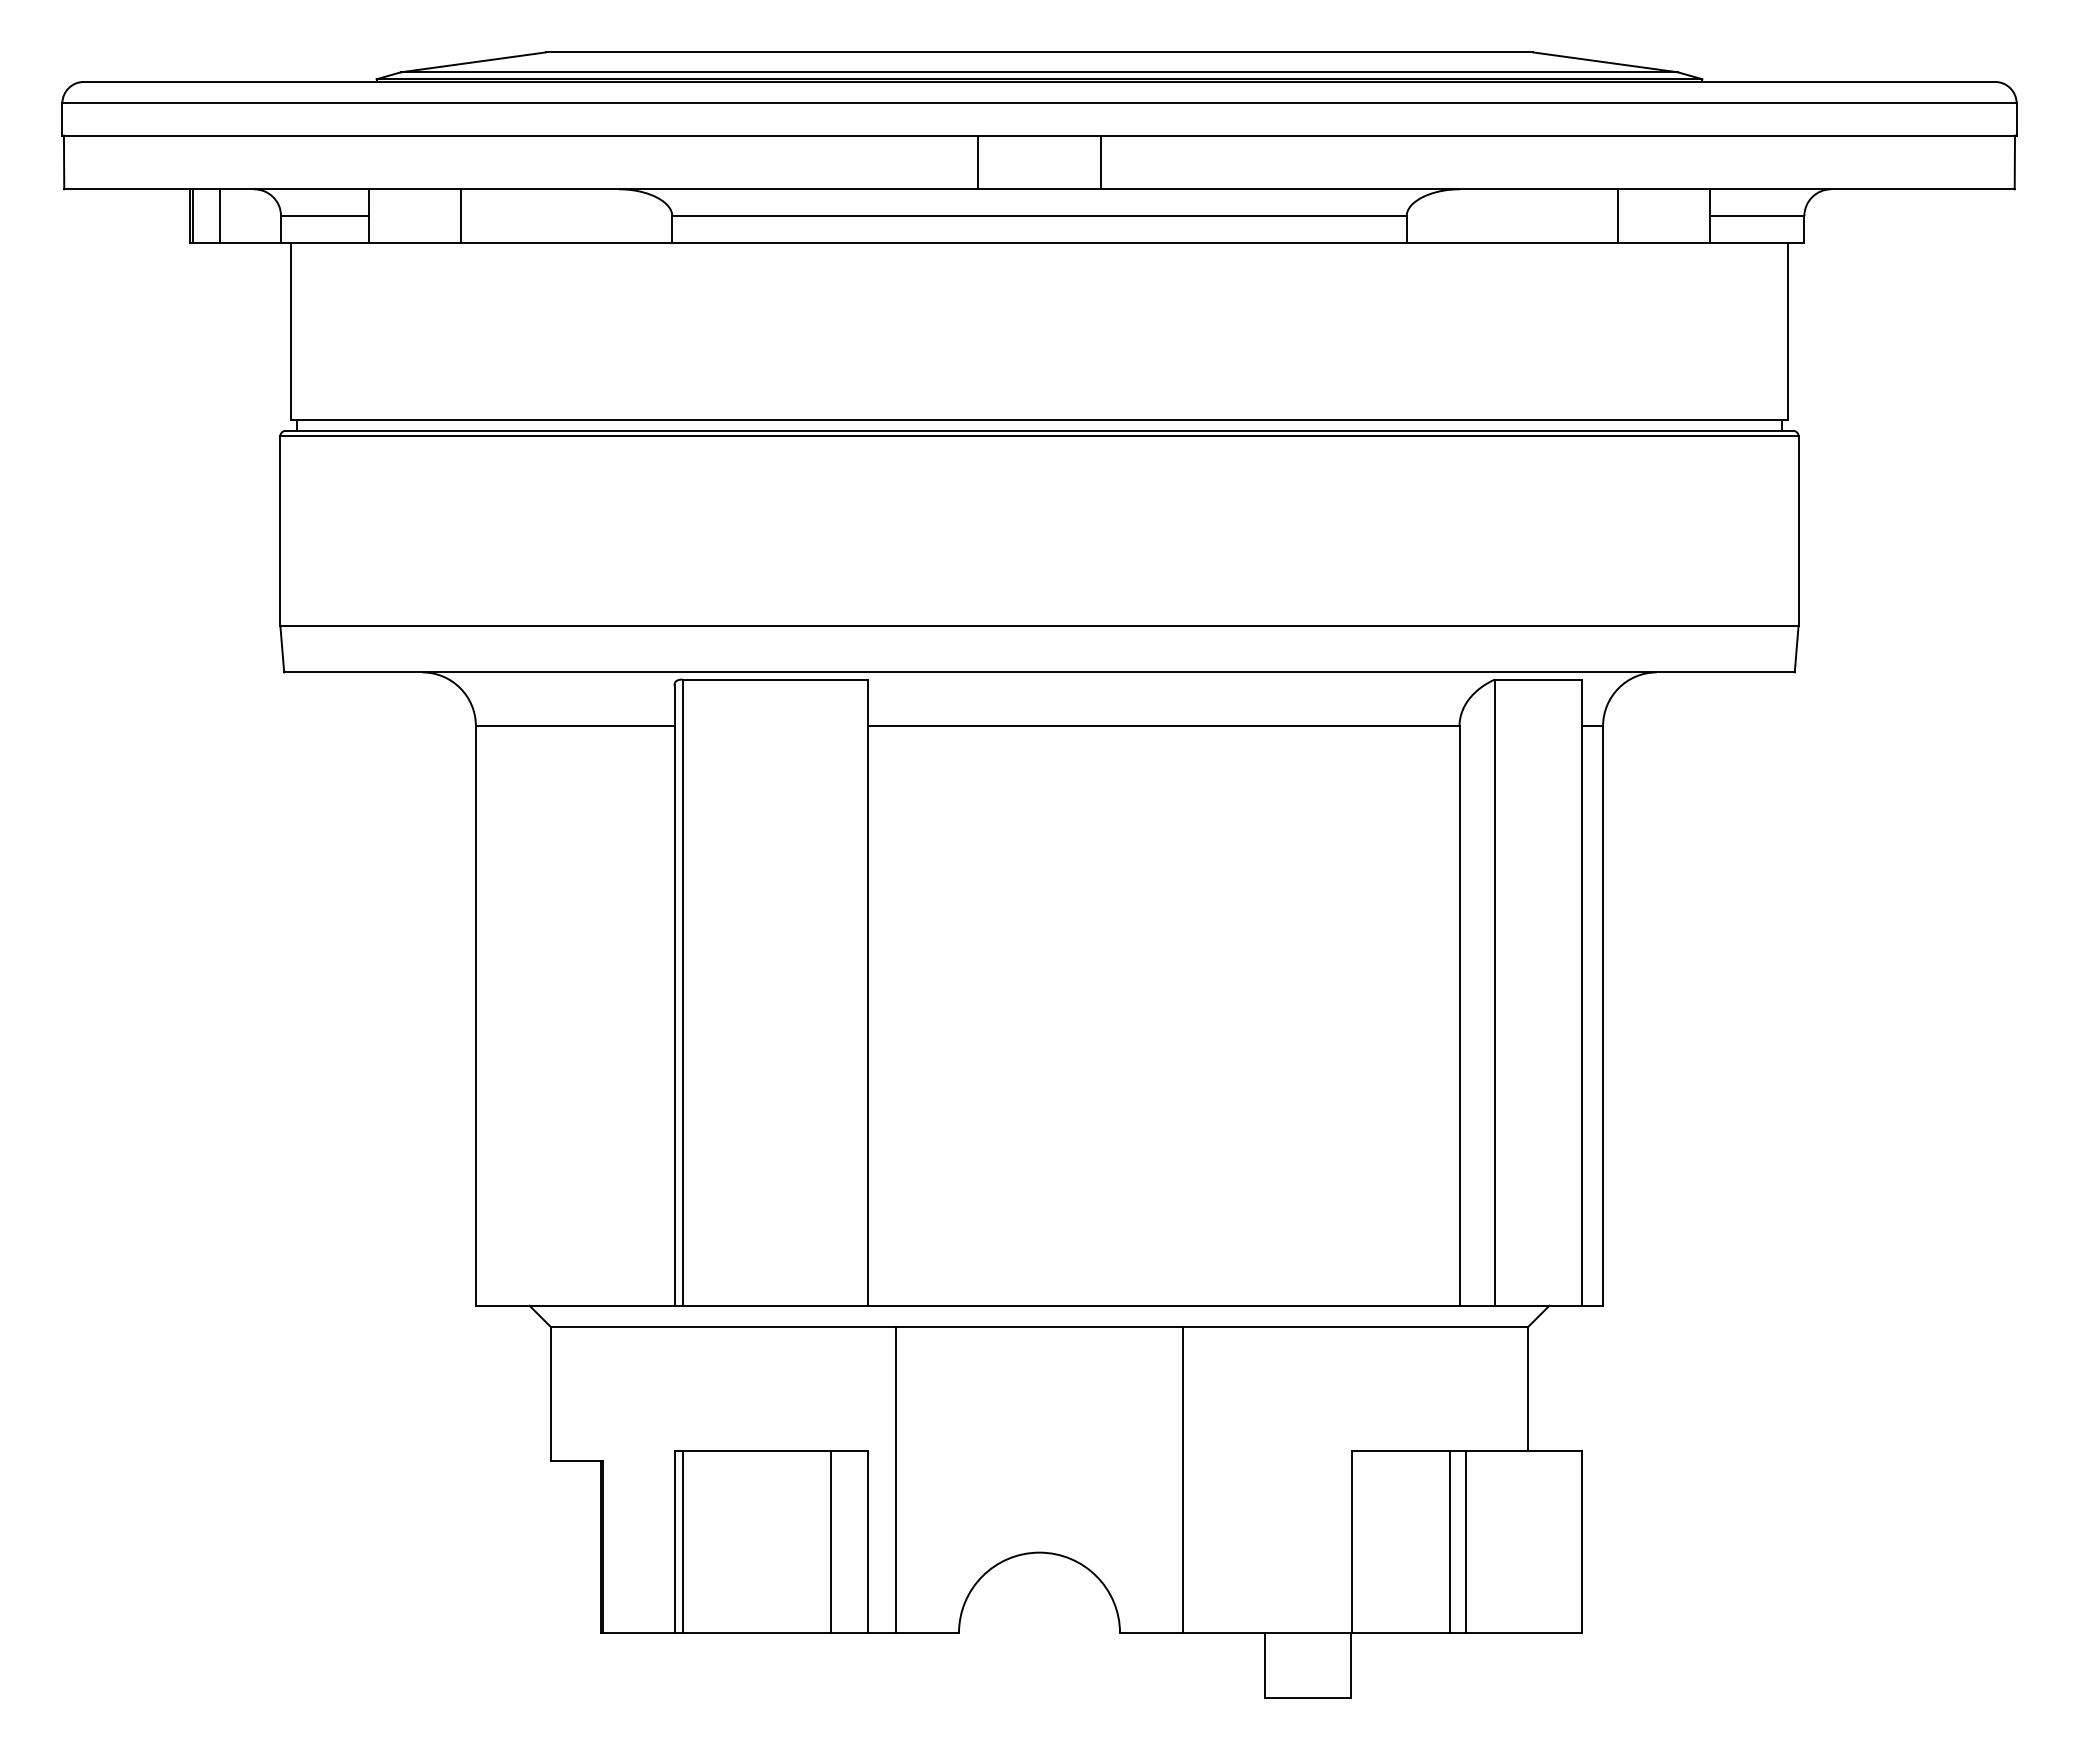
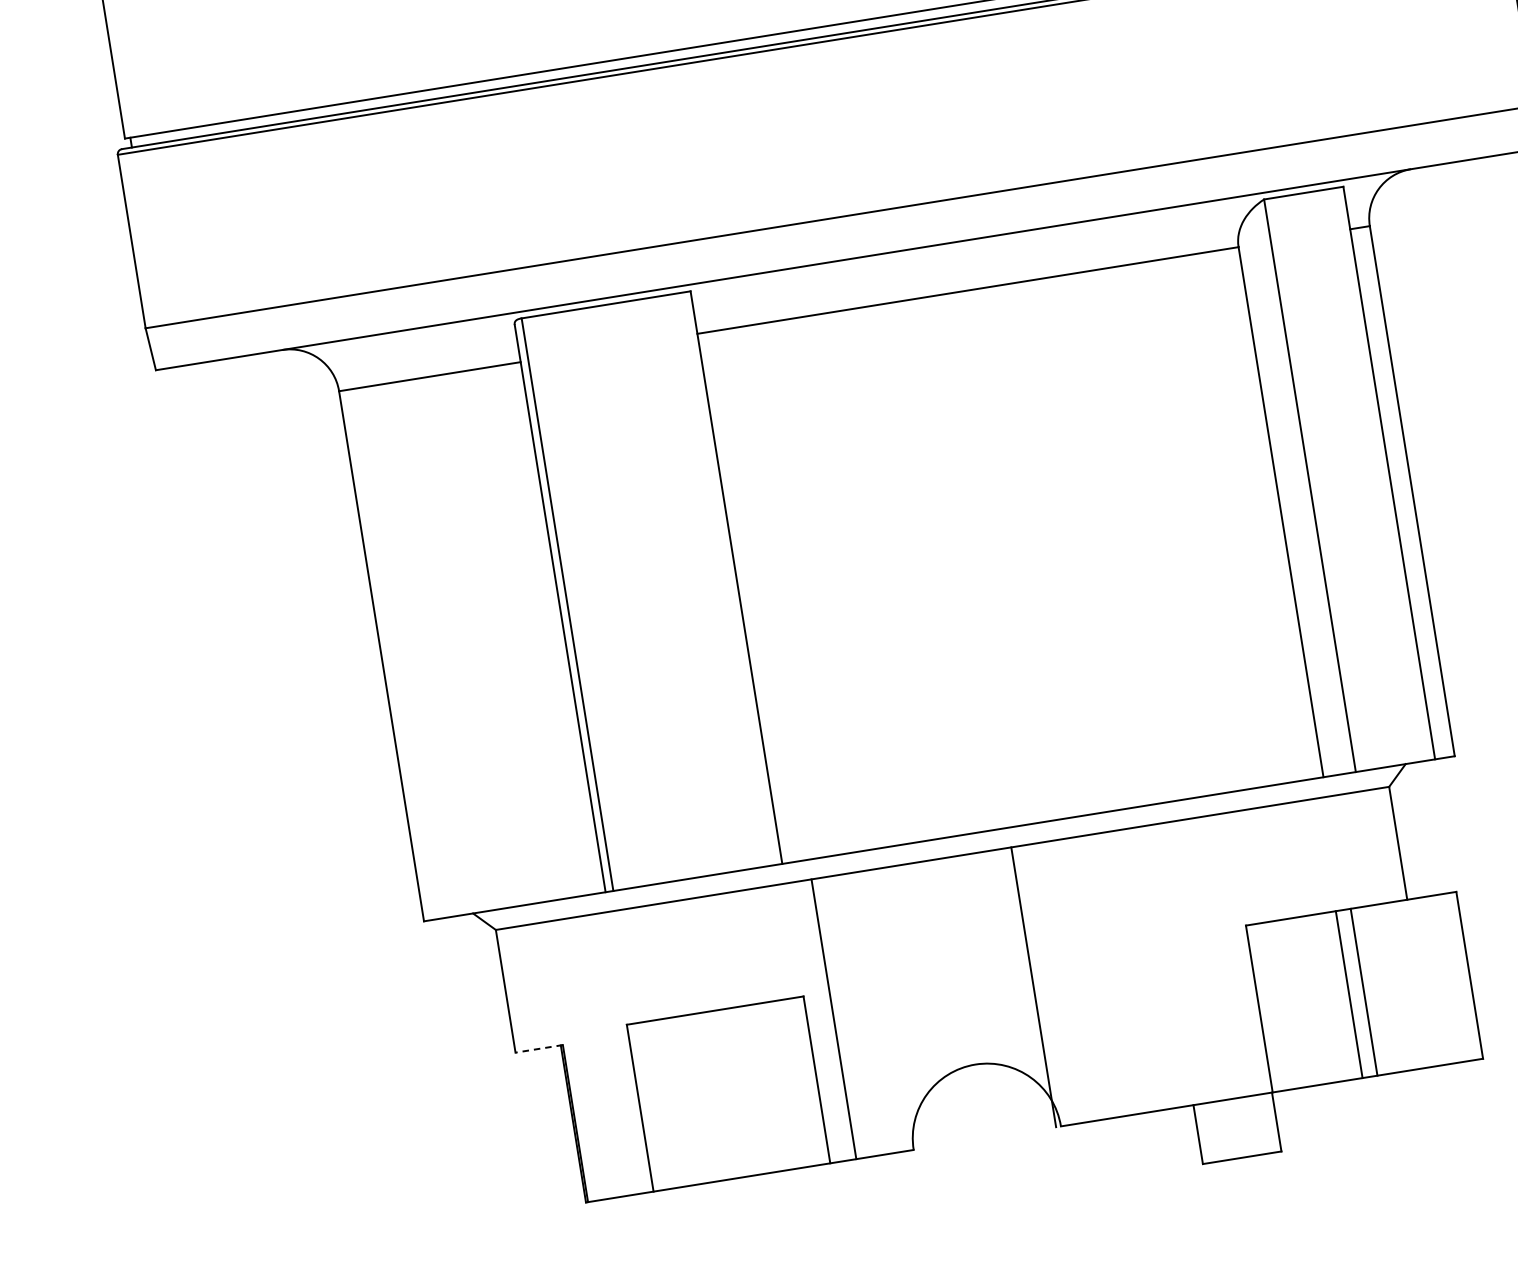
line: (576, 1461) -> (538, 1049), solid -> dashed
line: (1182, 1480) -> (1033, 987), moved
line: (683, 1541) -> (648, 1106), removed
line: (831, 1541) -> (783, 1084), removed

